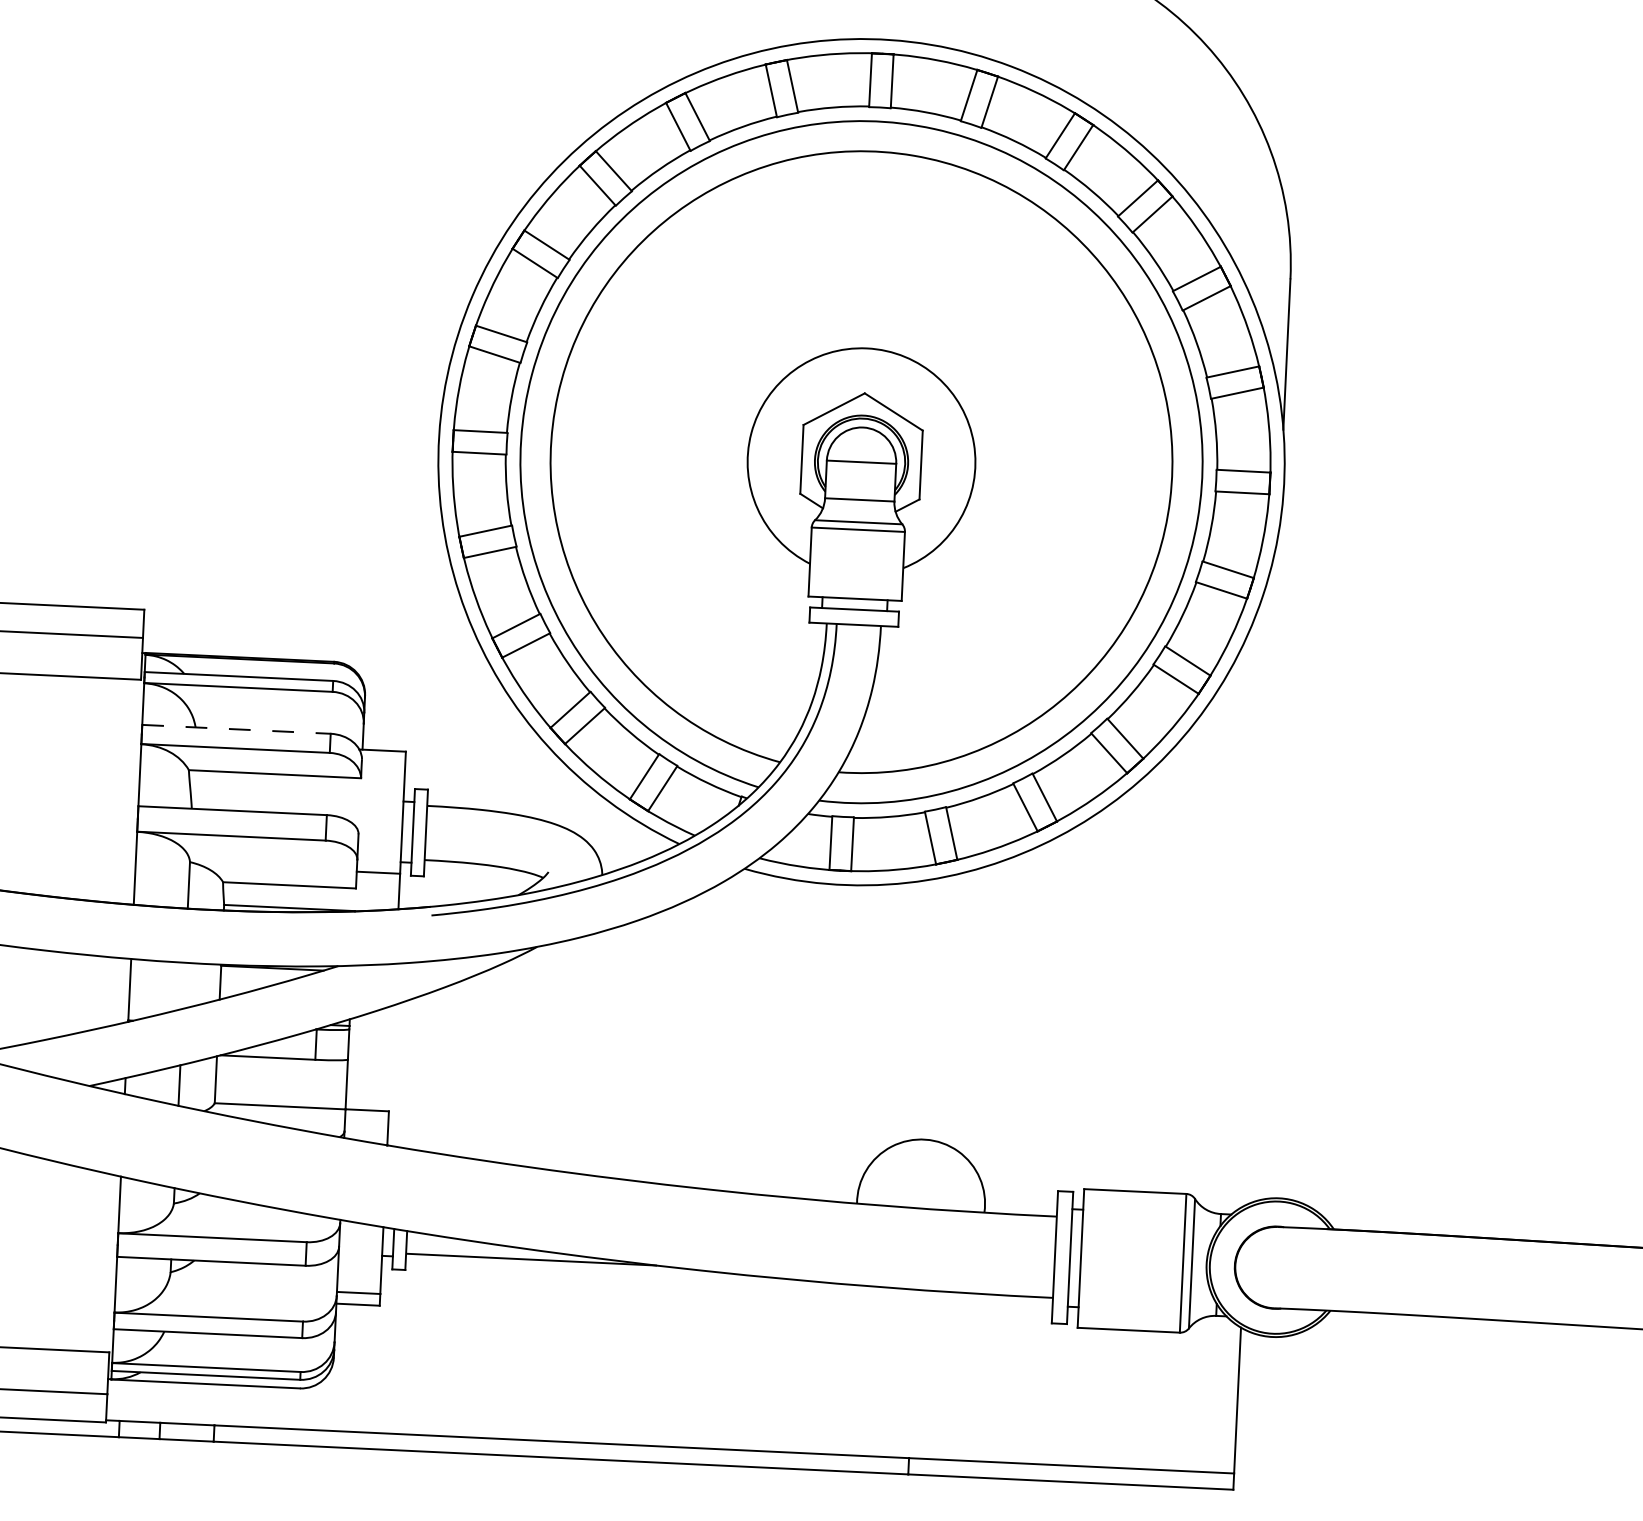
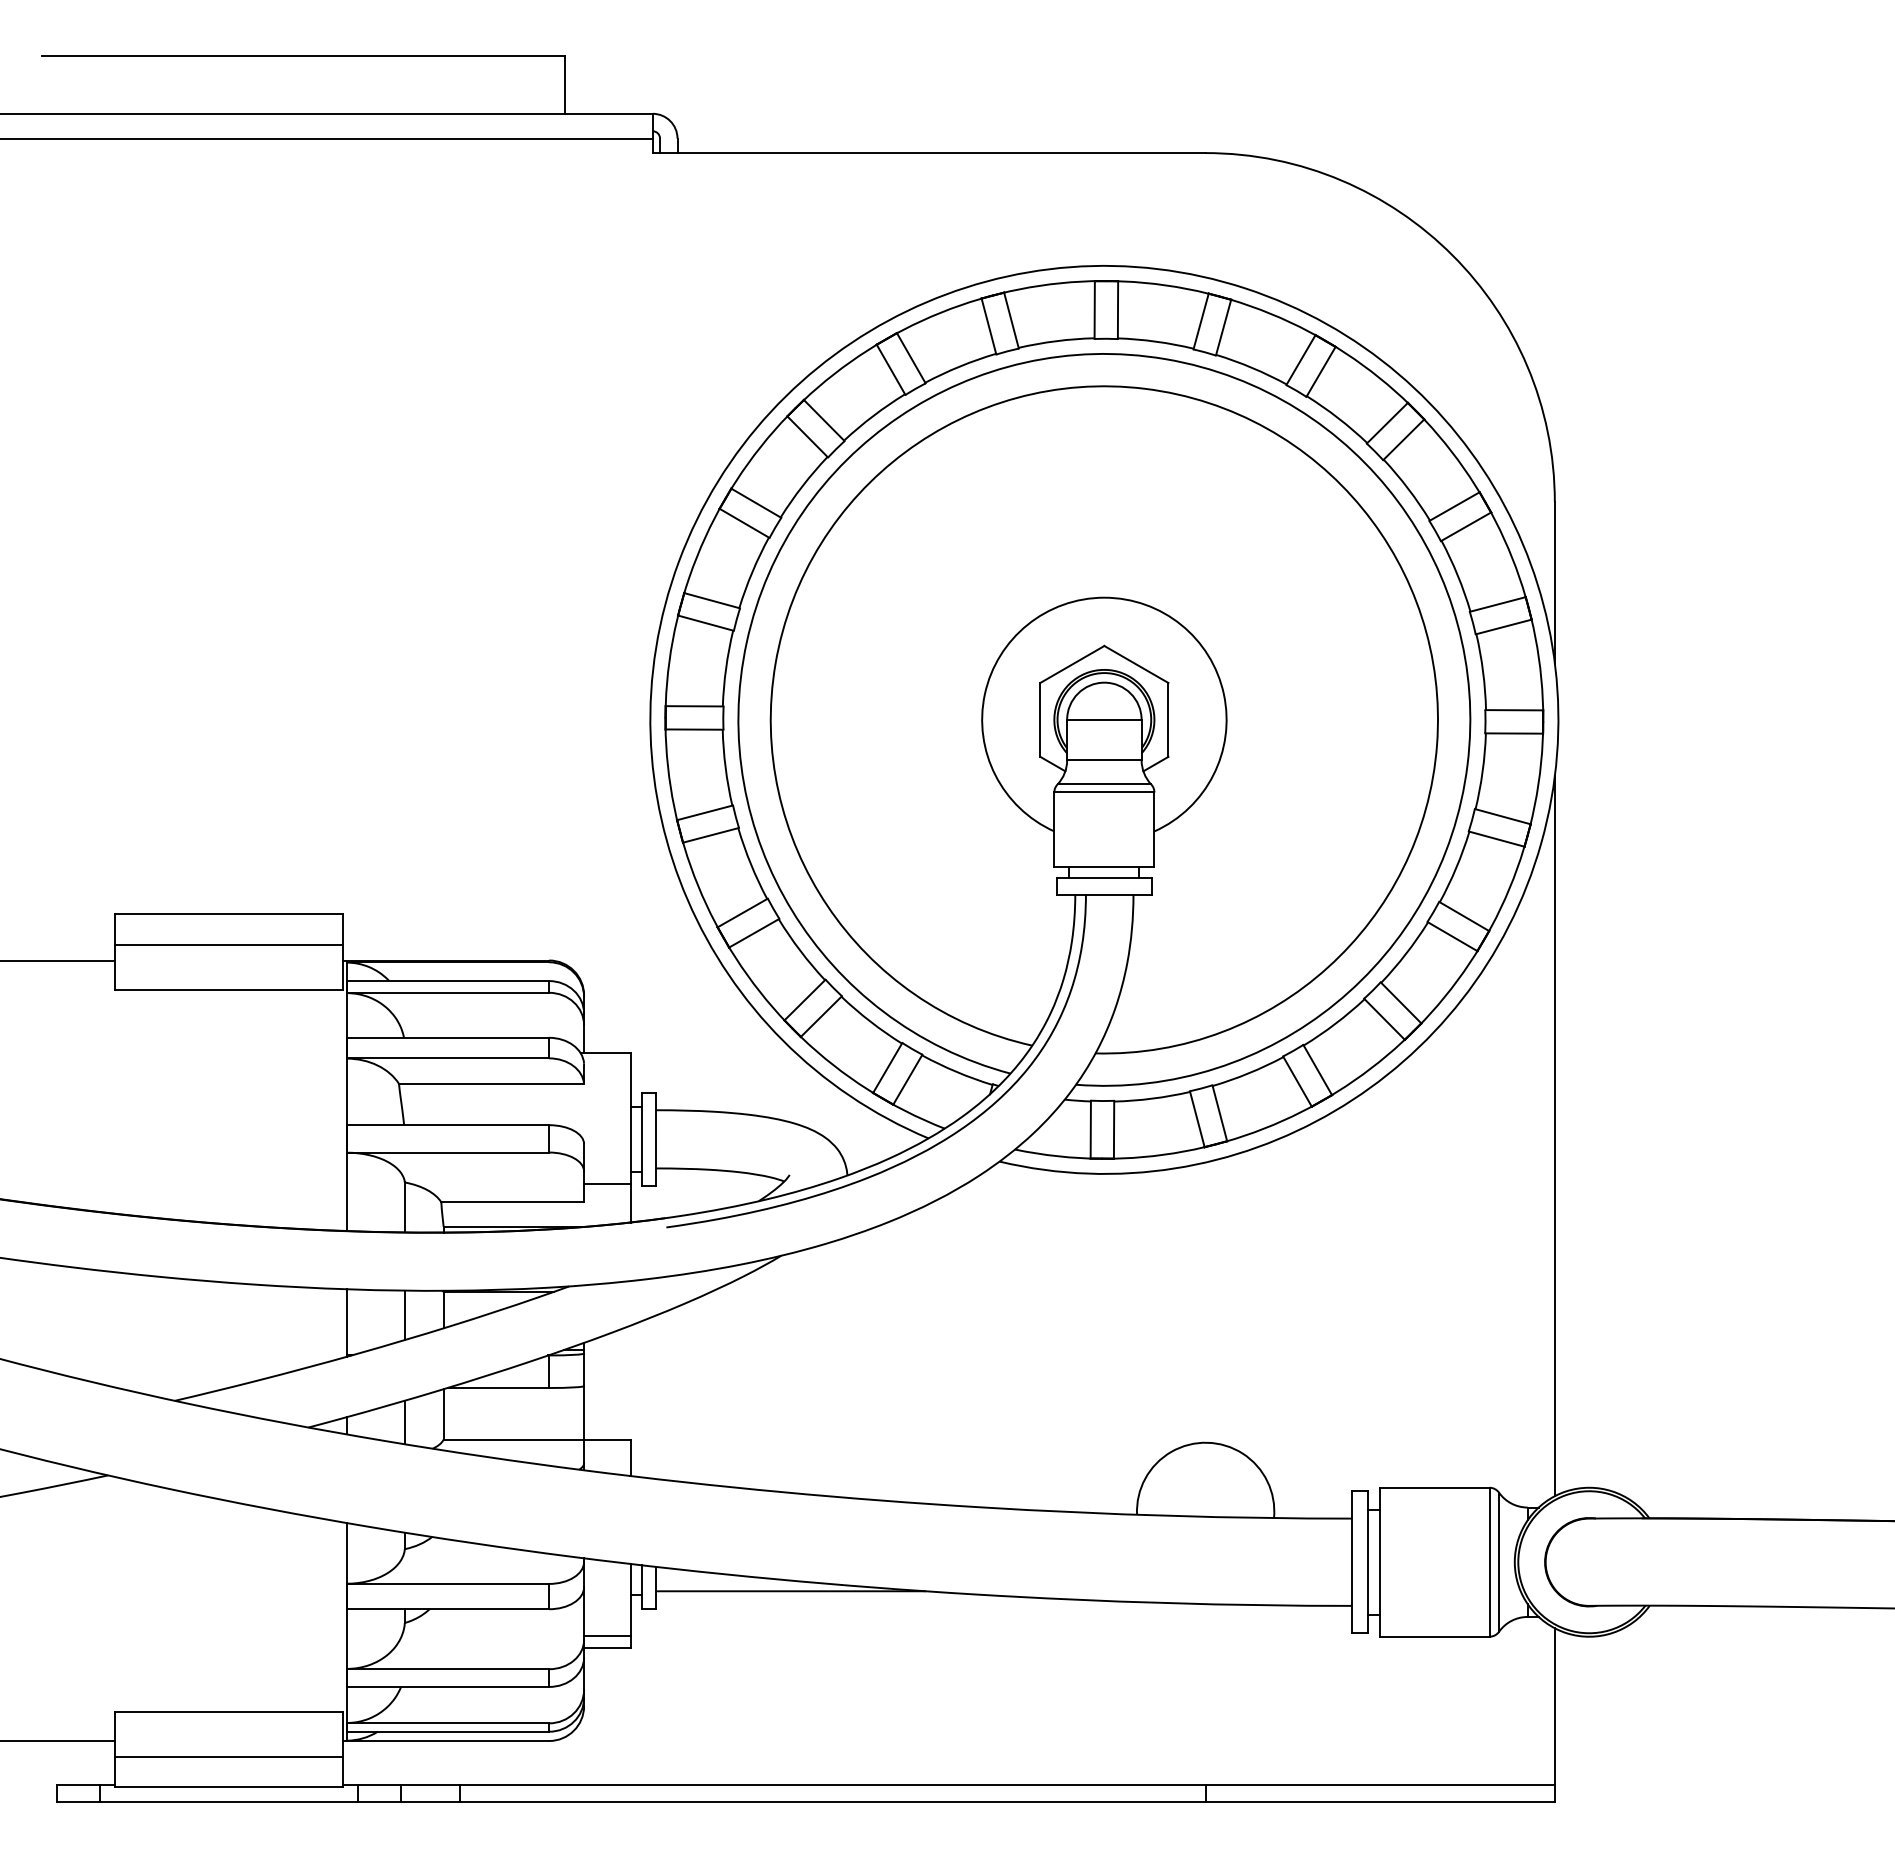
line: (236, 729) -> (448, 1037), dashed -> solid
line: (1262, 869) -> (1554, 1136), added
line: (183, 985) -> (404, 1315), added

